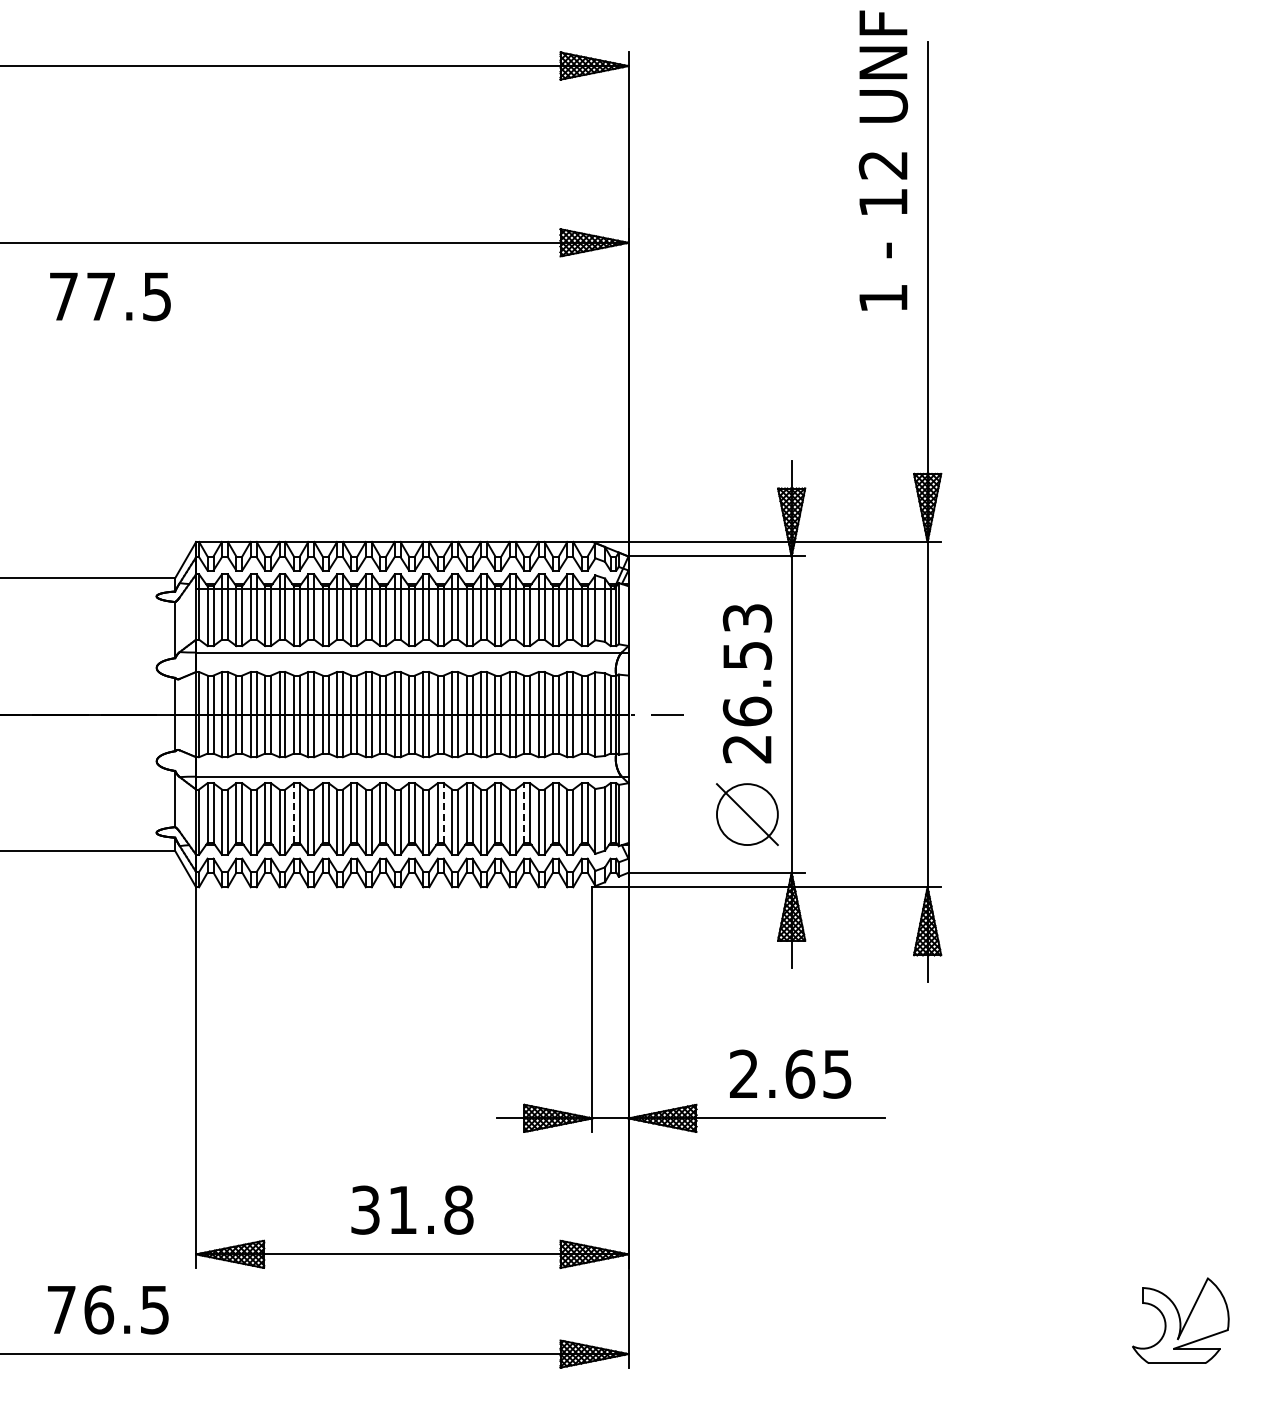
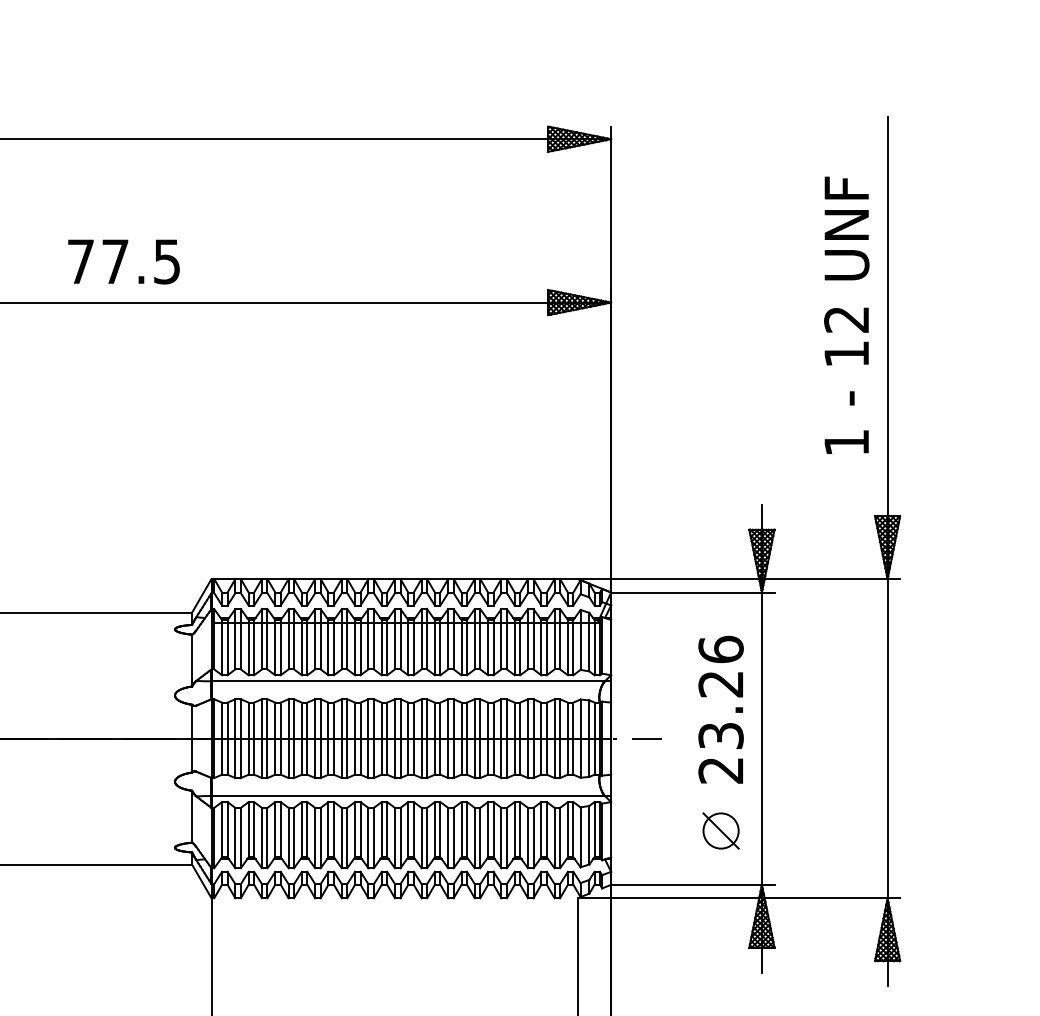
text: (883, 160) -> (846, 315), moved
text: (110, 296) -> (124, 261), moved
text: (747, 664) -> (721, 692), 26.53 -> 23.26
line: (293, 813) -> (301, 830), dashed -> solid
line: (443, 813) -> (440, 830), dashed -> solid
line: (524, 813) -> (515, 830), dashed -> solid
part: (747, 814) -> (721, 830), size x0.62

